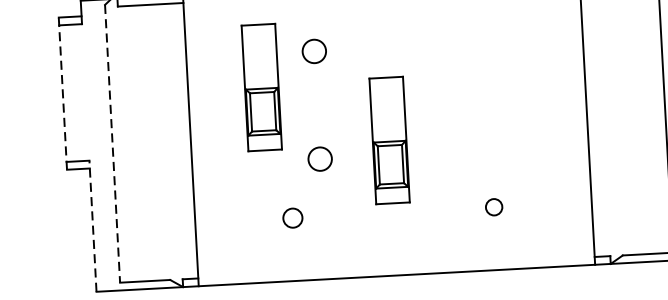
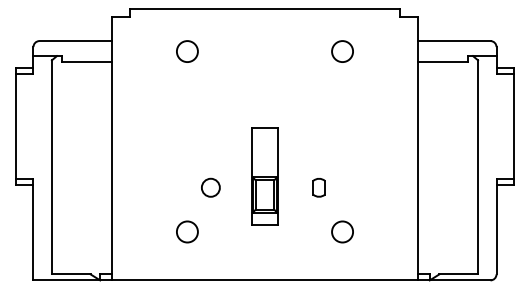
circle: (313, 51) -> (210, 104), removed
part: (261, 87) -> (168, 130), removed
line: (62, 93) -> (15, 126), dashed -> solid
line: (111, 144) -> (51, 167), dashed -> solid
part: (459, 151) -> (318, 187), added
circle: (494, 206) -> (342, 231), size x1.67
circle: (292, 217) -> (187, 231), size x1.43
line: (92, 225) -> (33, 229), dashed -> solid

